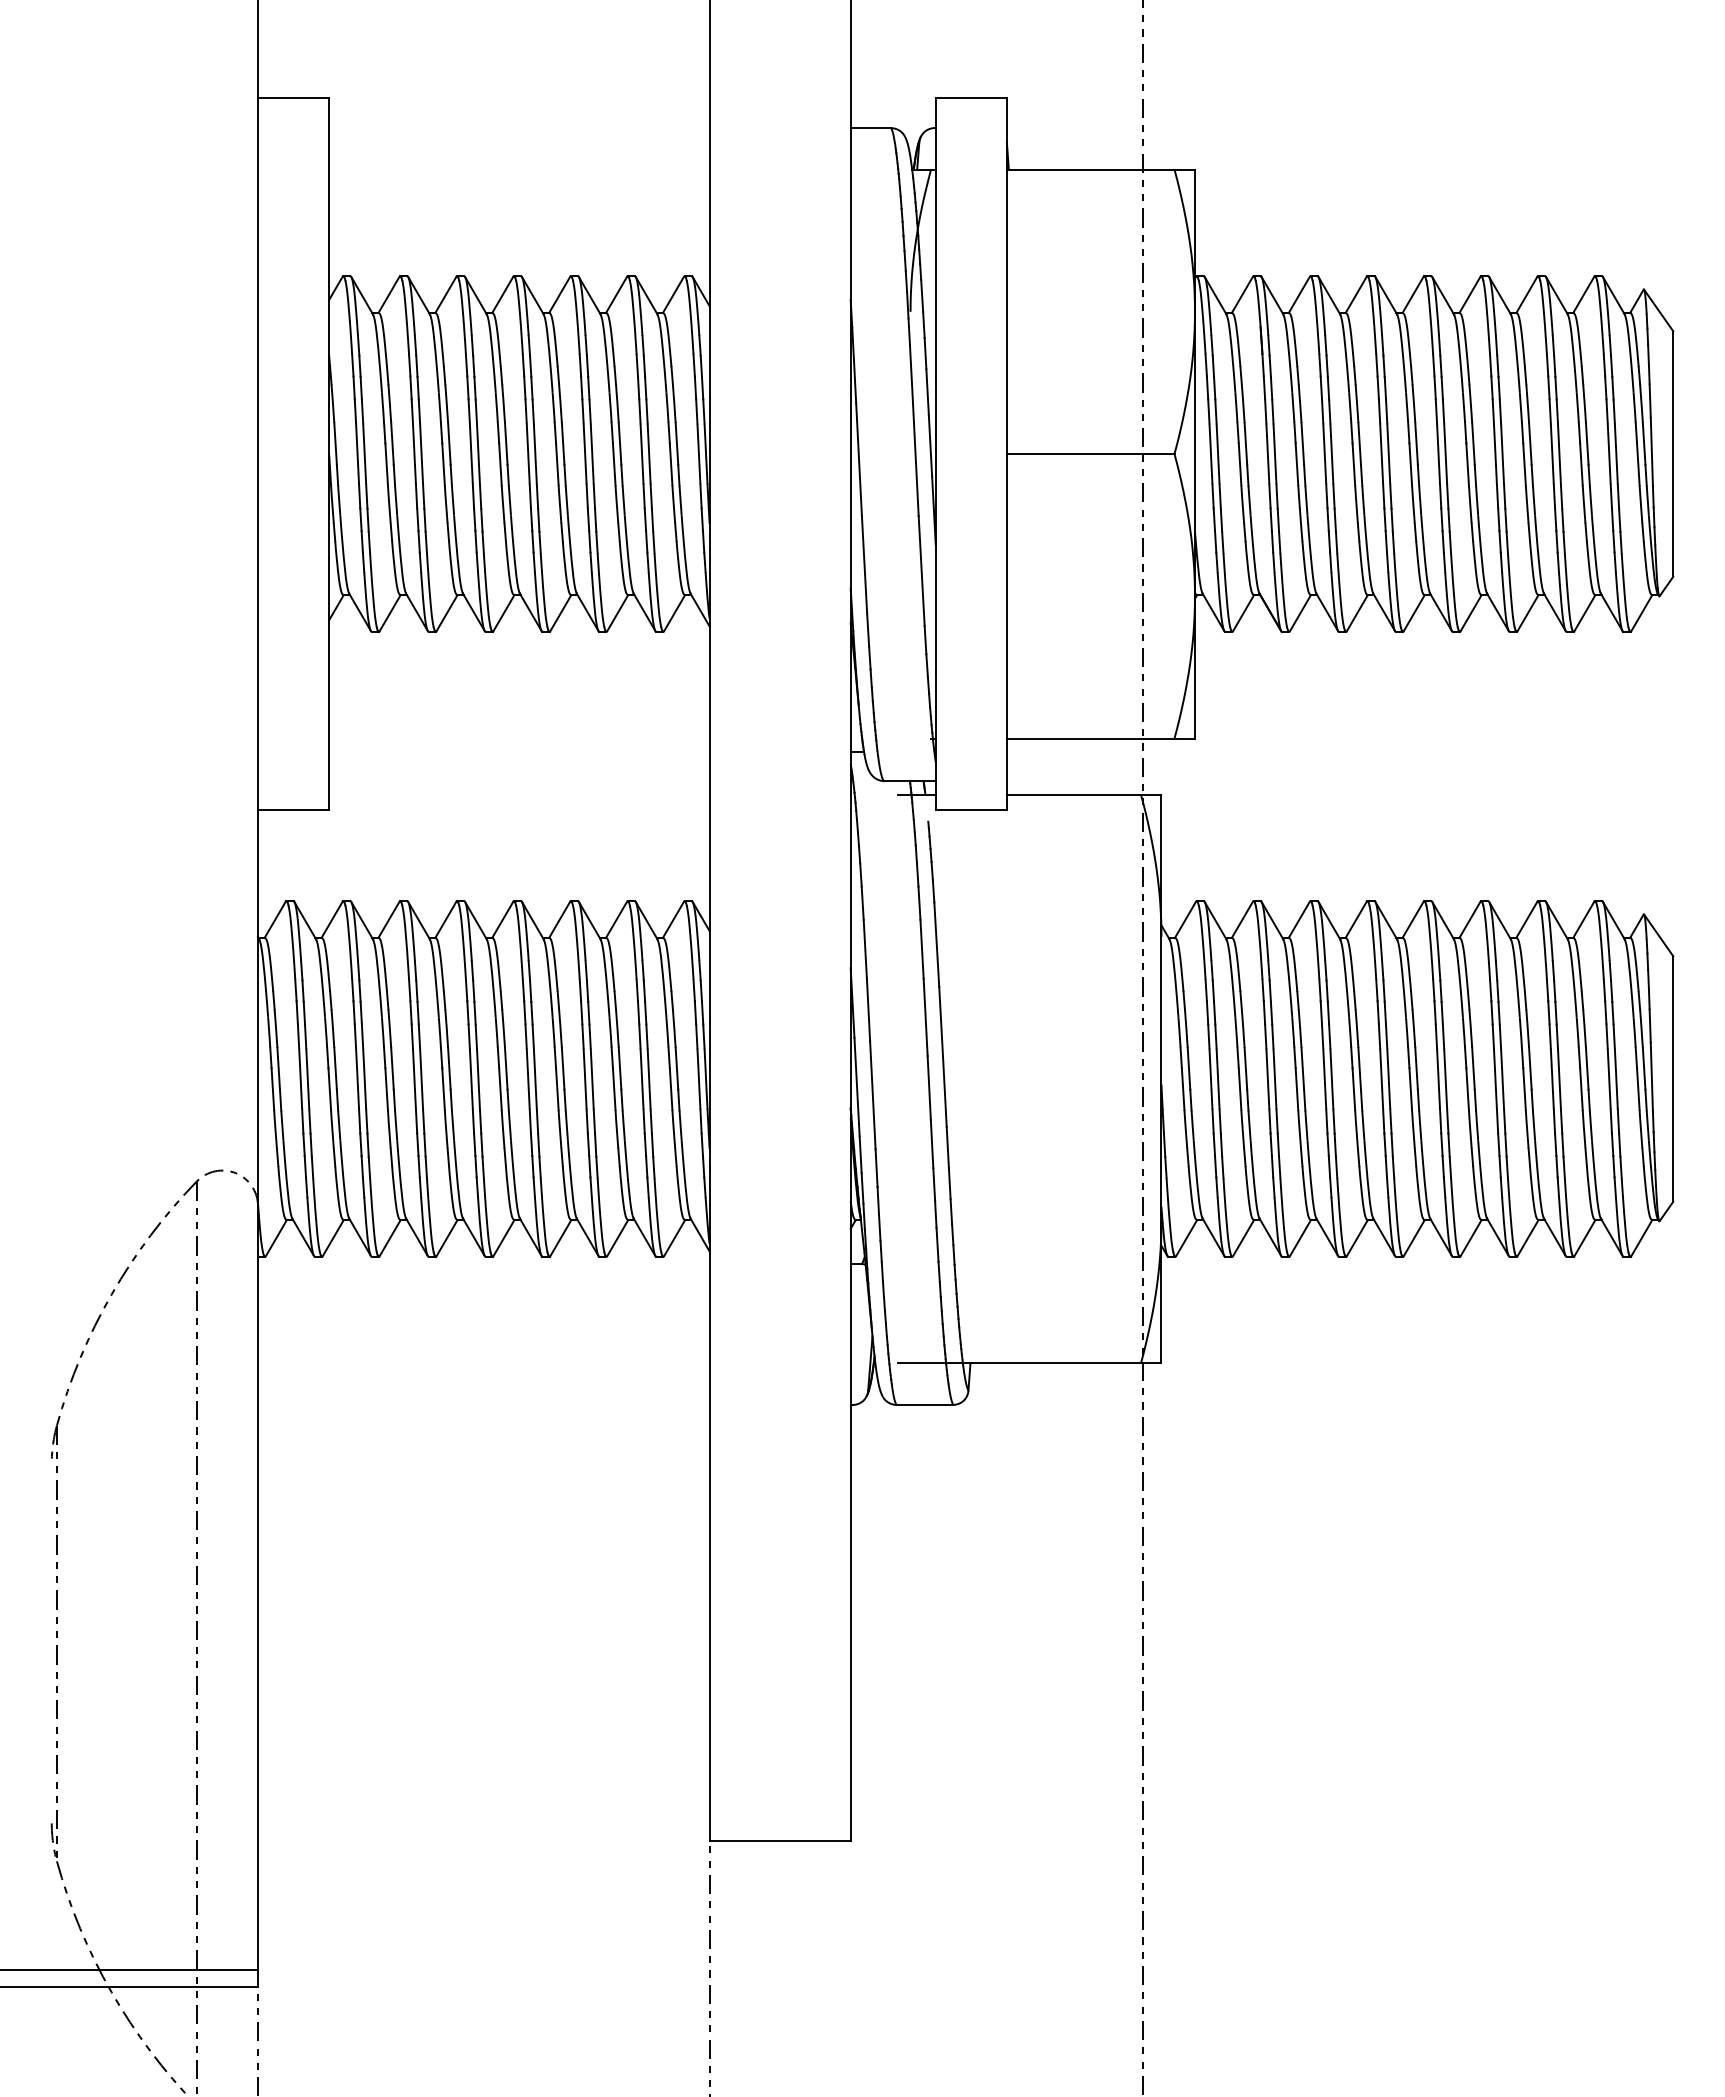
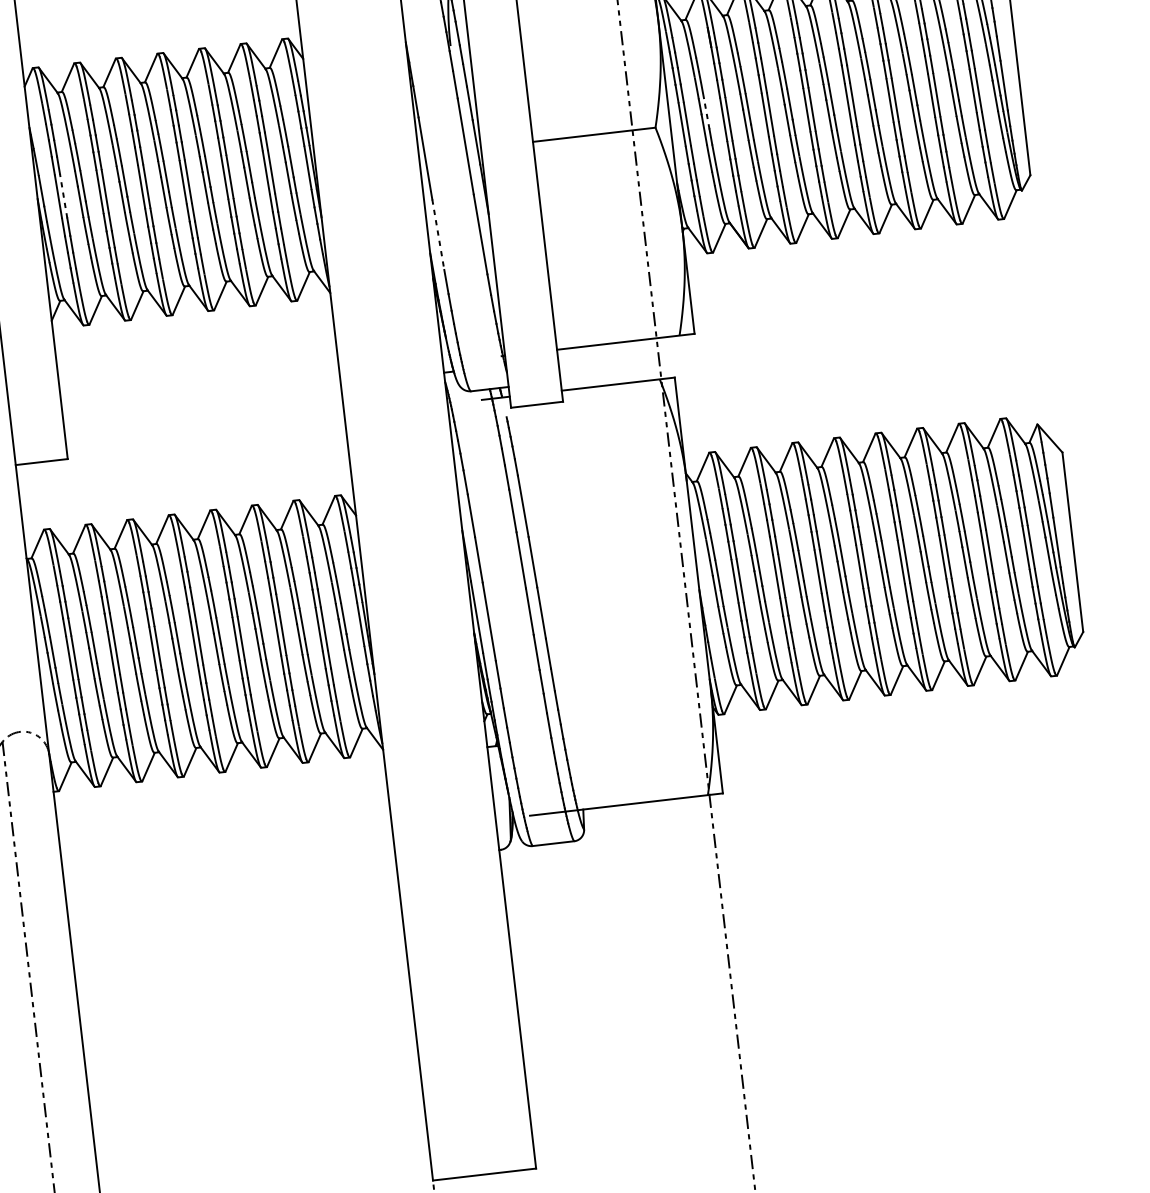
line: (1245, 443) -> (706, 113), solid -> dashed
line: (364, 453) -> (63, 195), solid -> dashed
line: (864, 564) -> (438, 234), solid -> dashed

